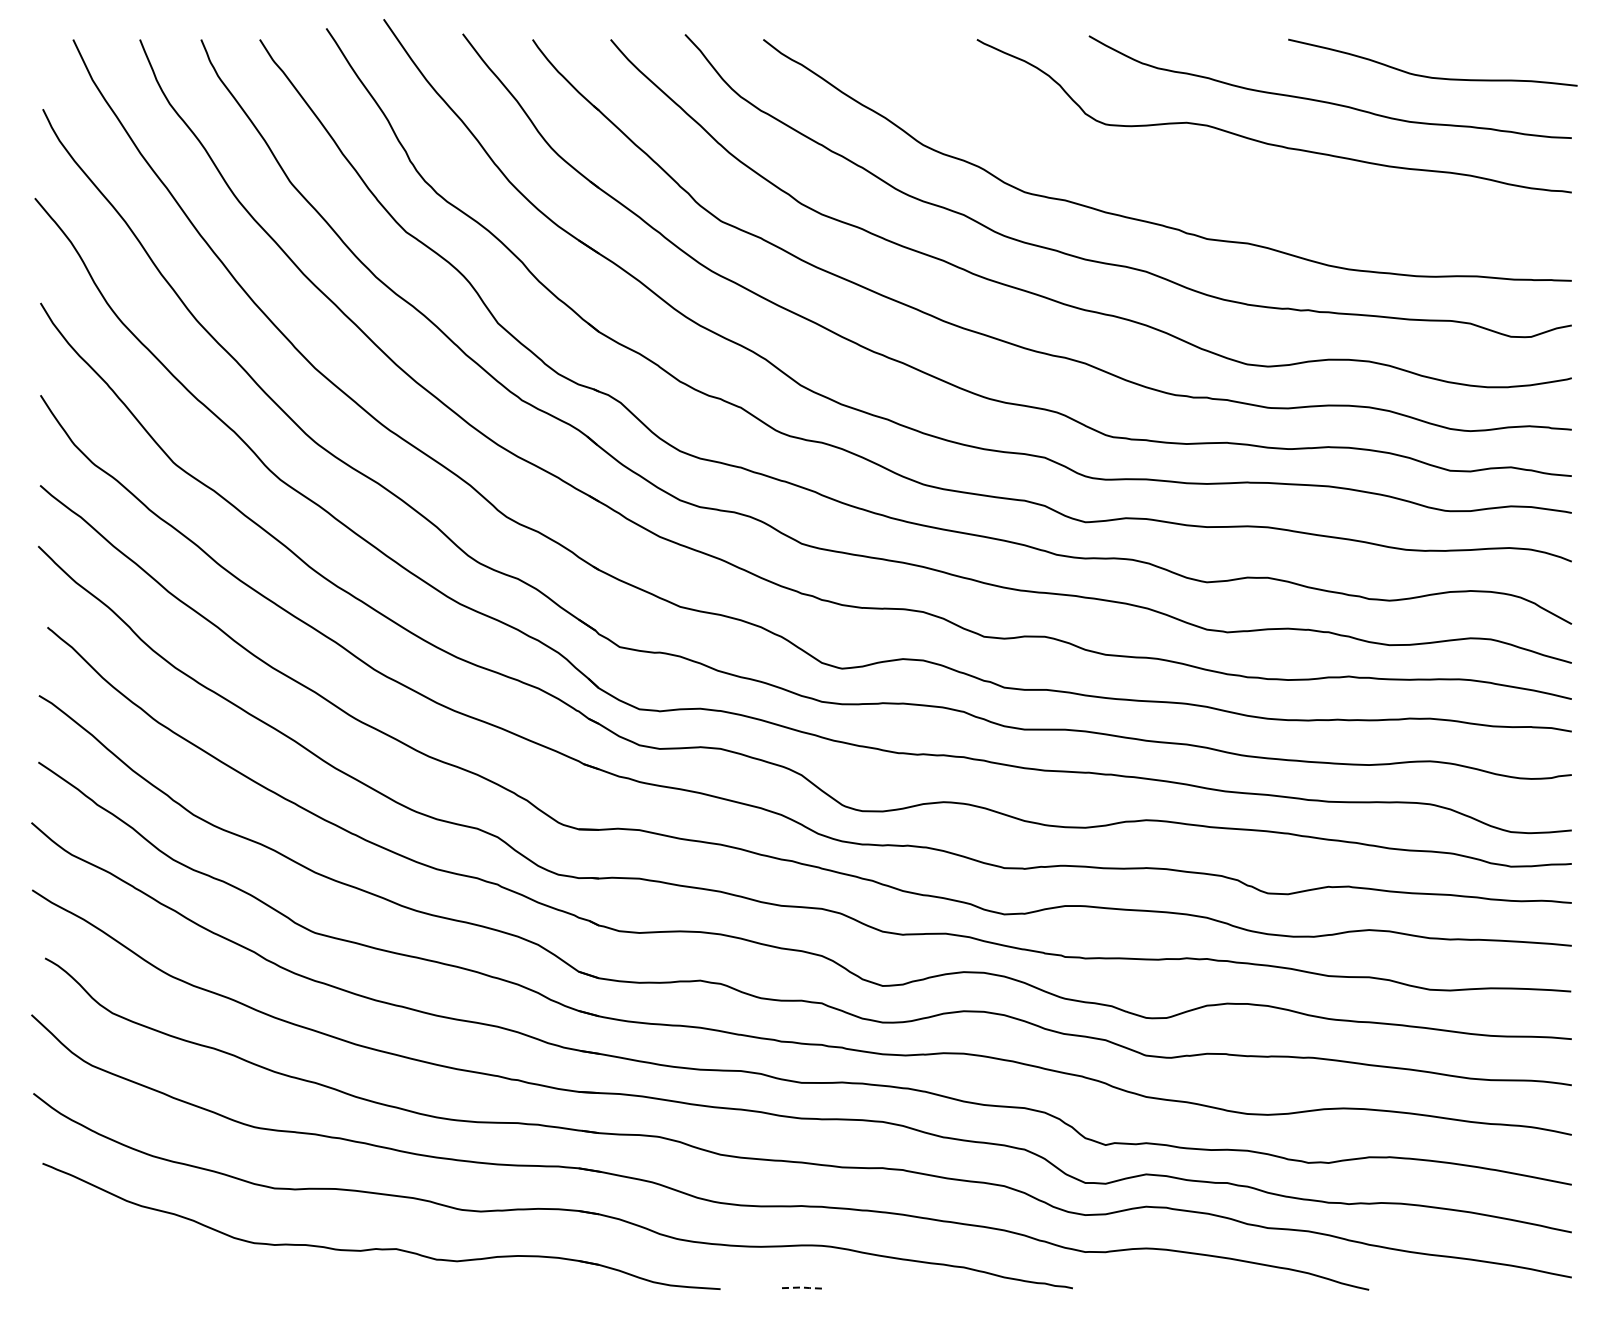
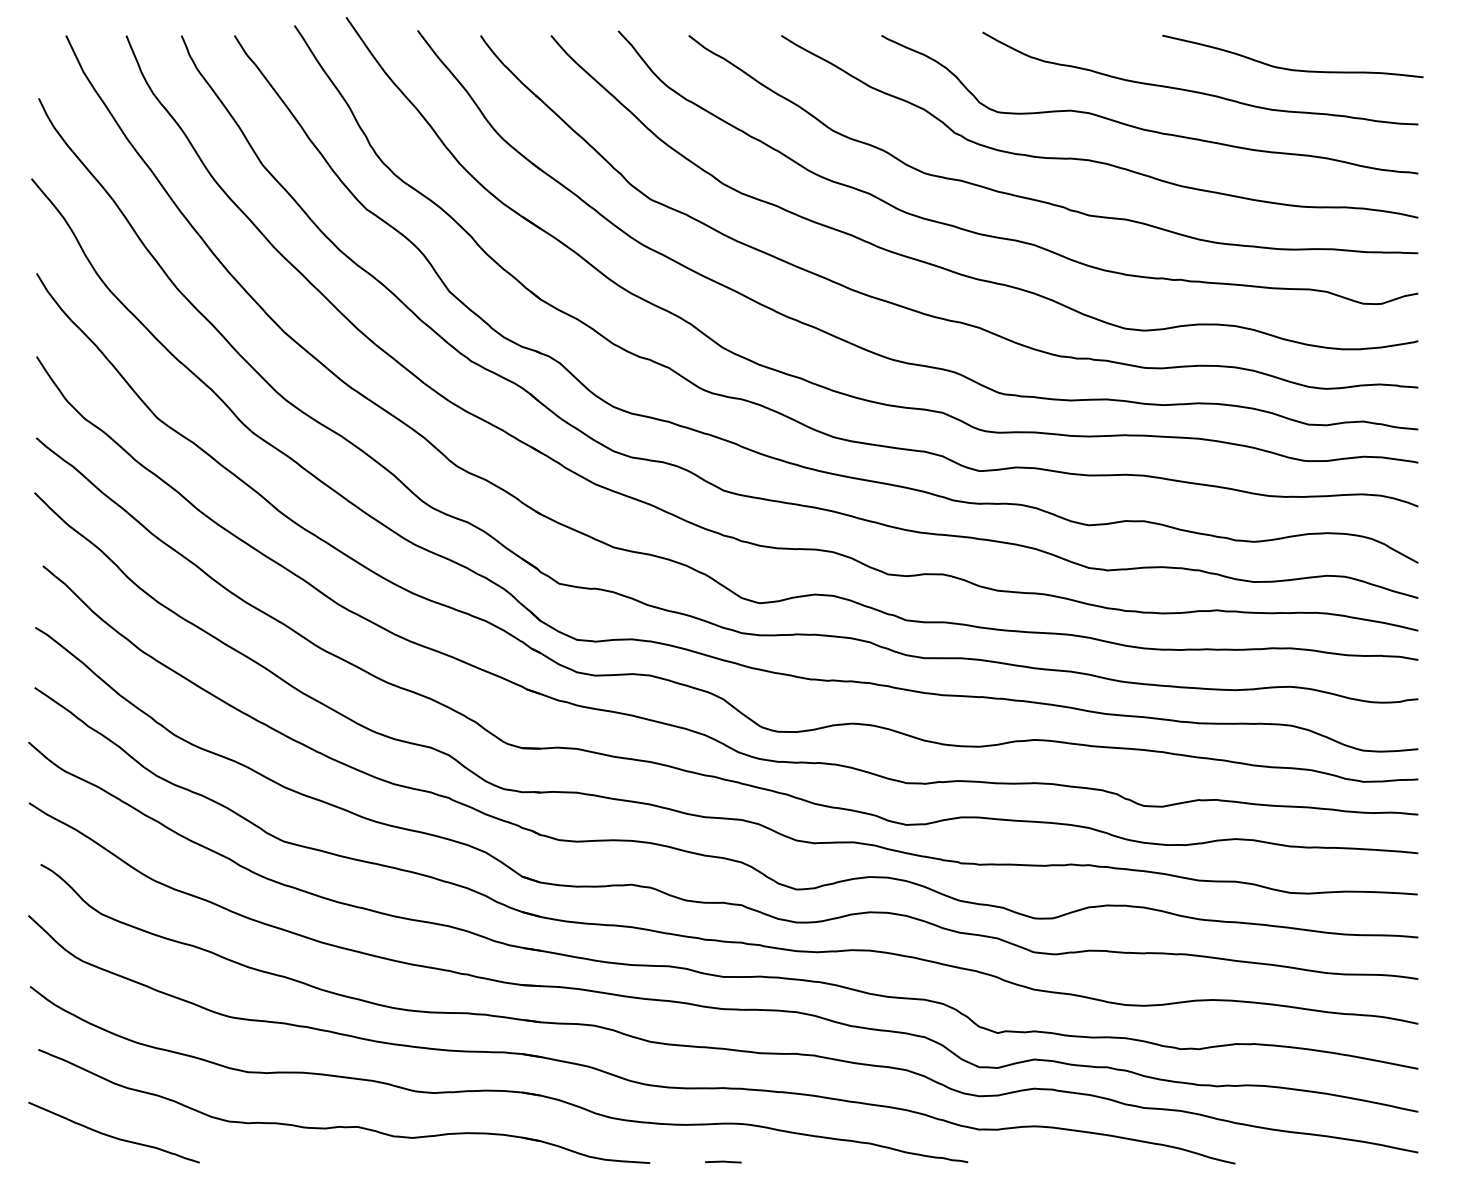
curve: (1211, 177) -> (1093, 160), added
curve: (126, 1259) -> (114, 1136), added
line: (801, 1287) -> (723, 1161), dashed -> solid

